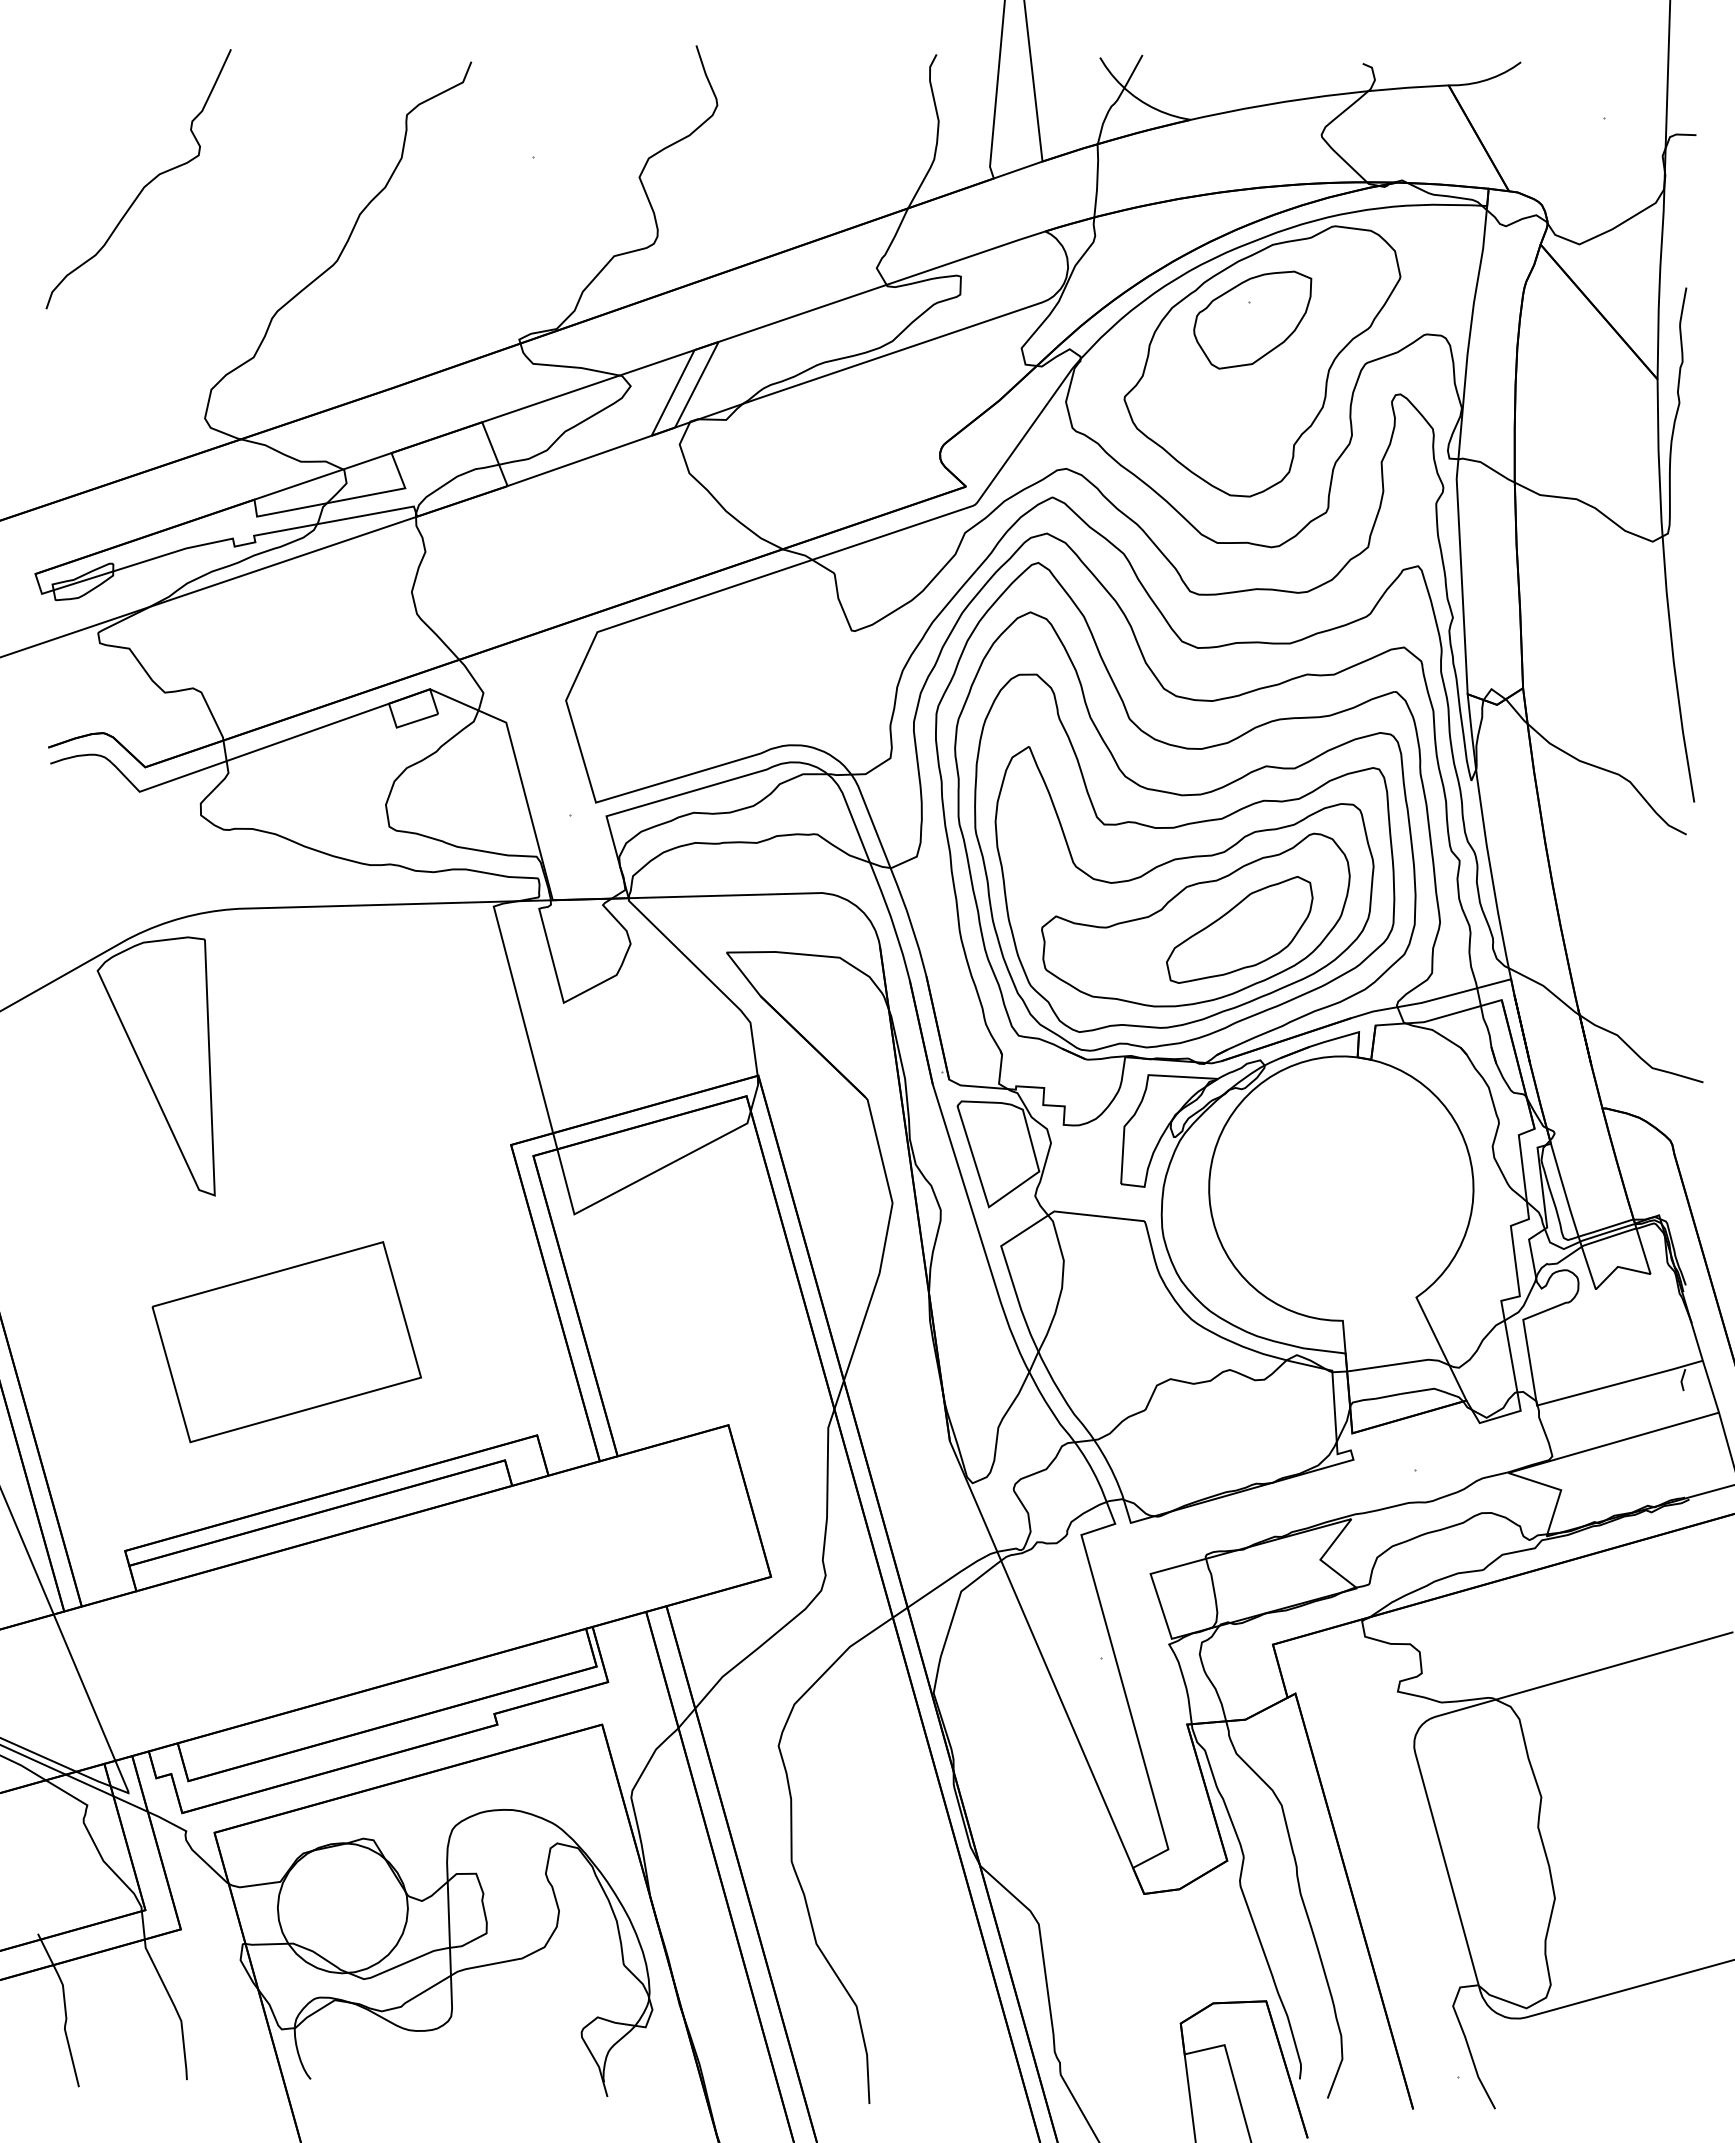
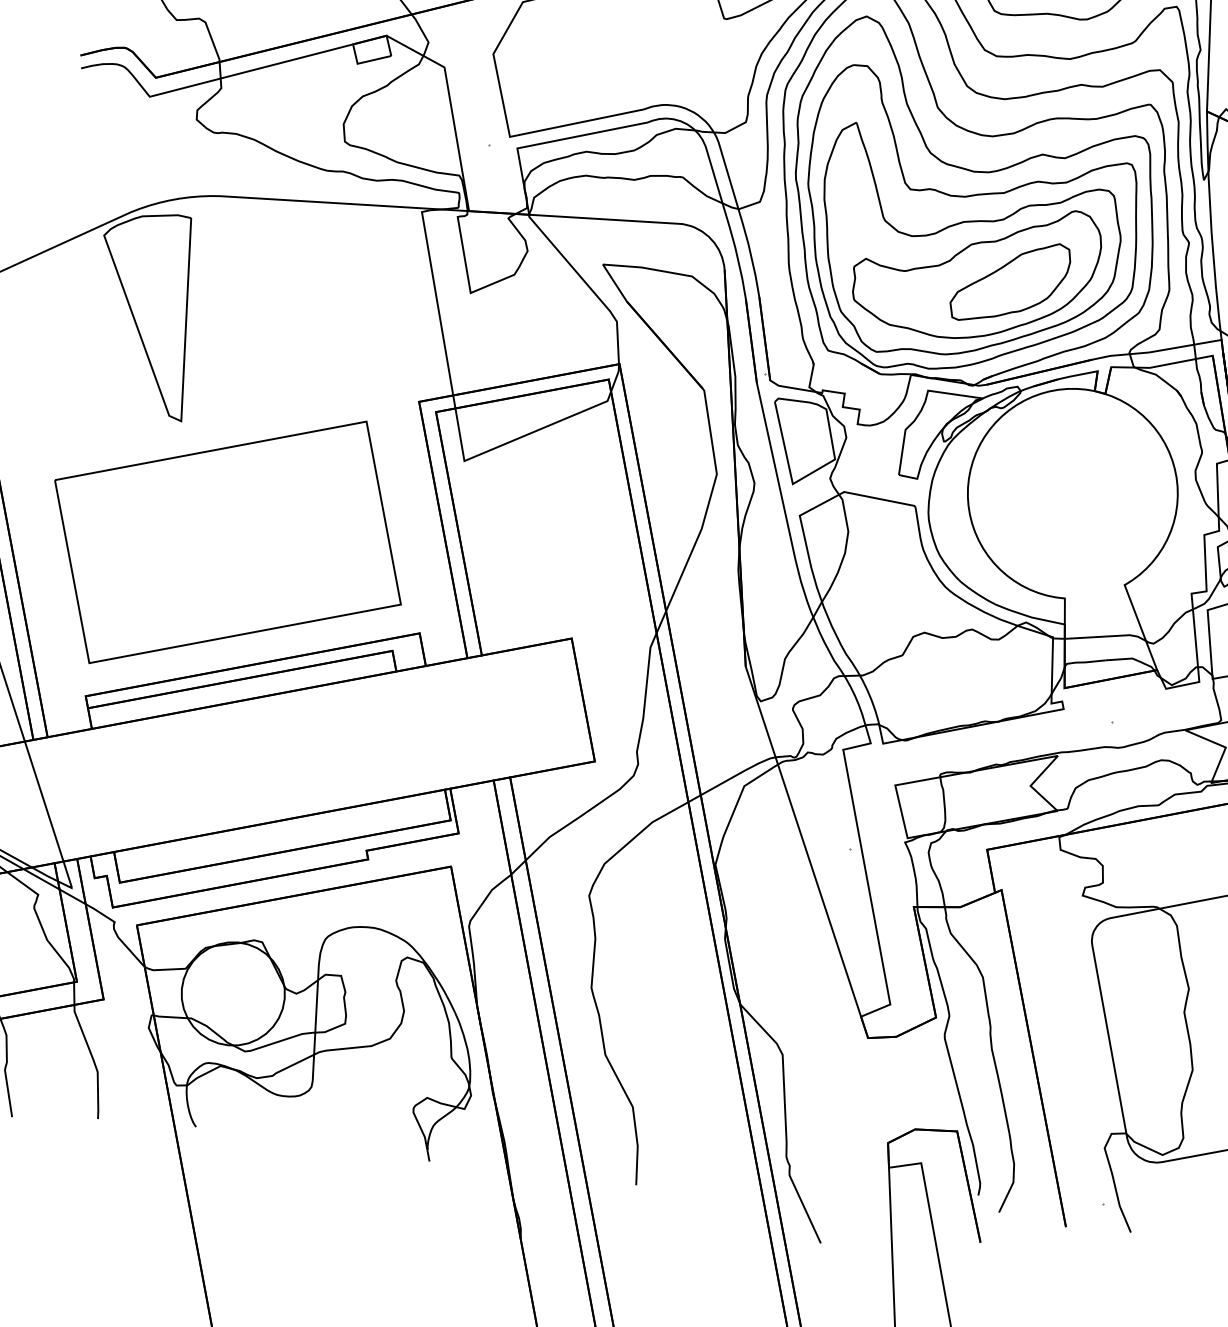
part: (286, 1341) -> (227, 541), size x1.67

